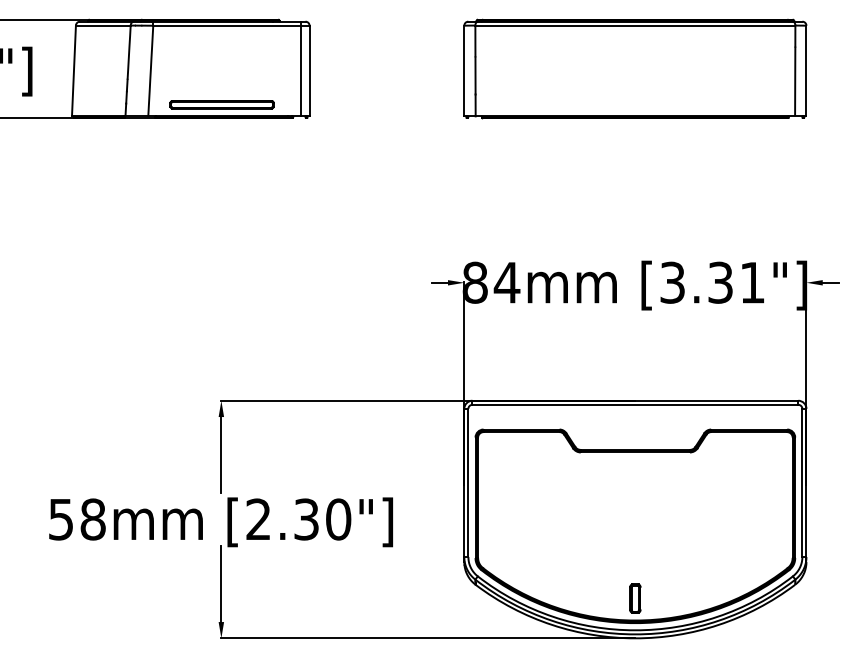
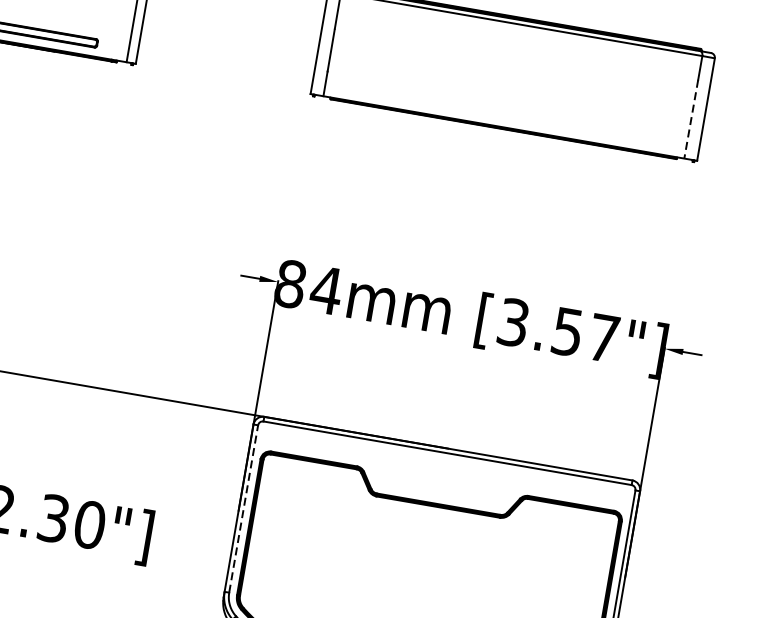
line: (795, 81) -> (691, 119), solid -> dashed
text: (736, 282) -> (585, 334), [3.31"] -> [3.57"]
line: (468, 482) -> (243, 508), solid -> dashed

